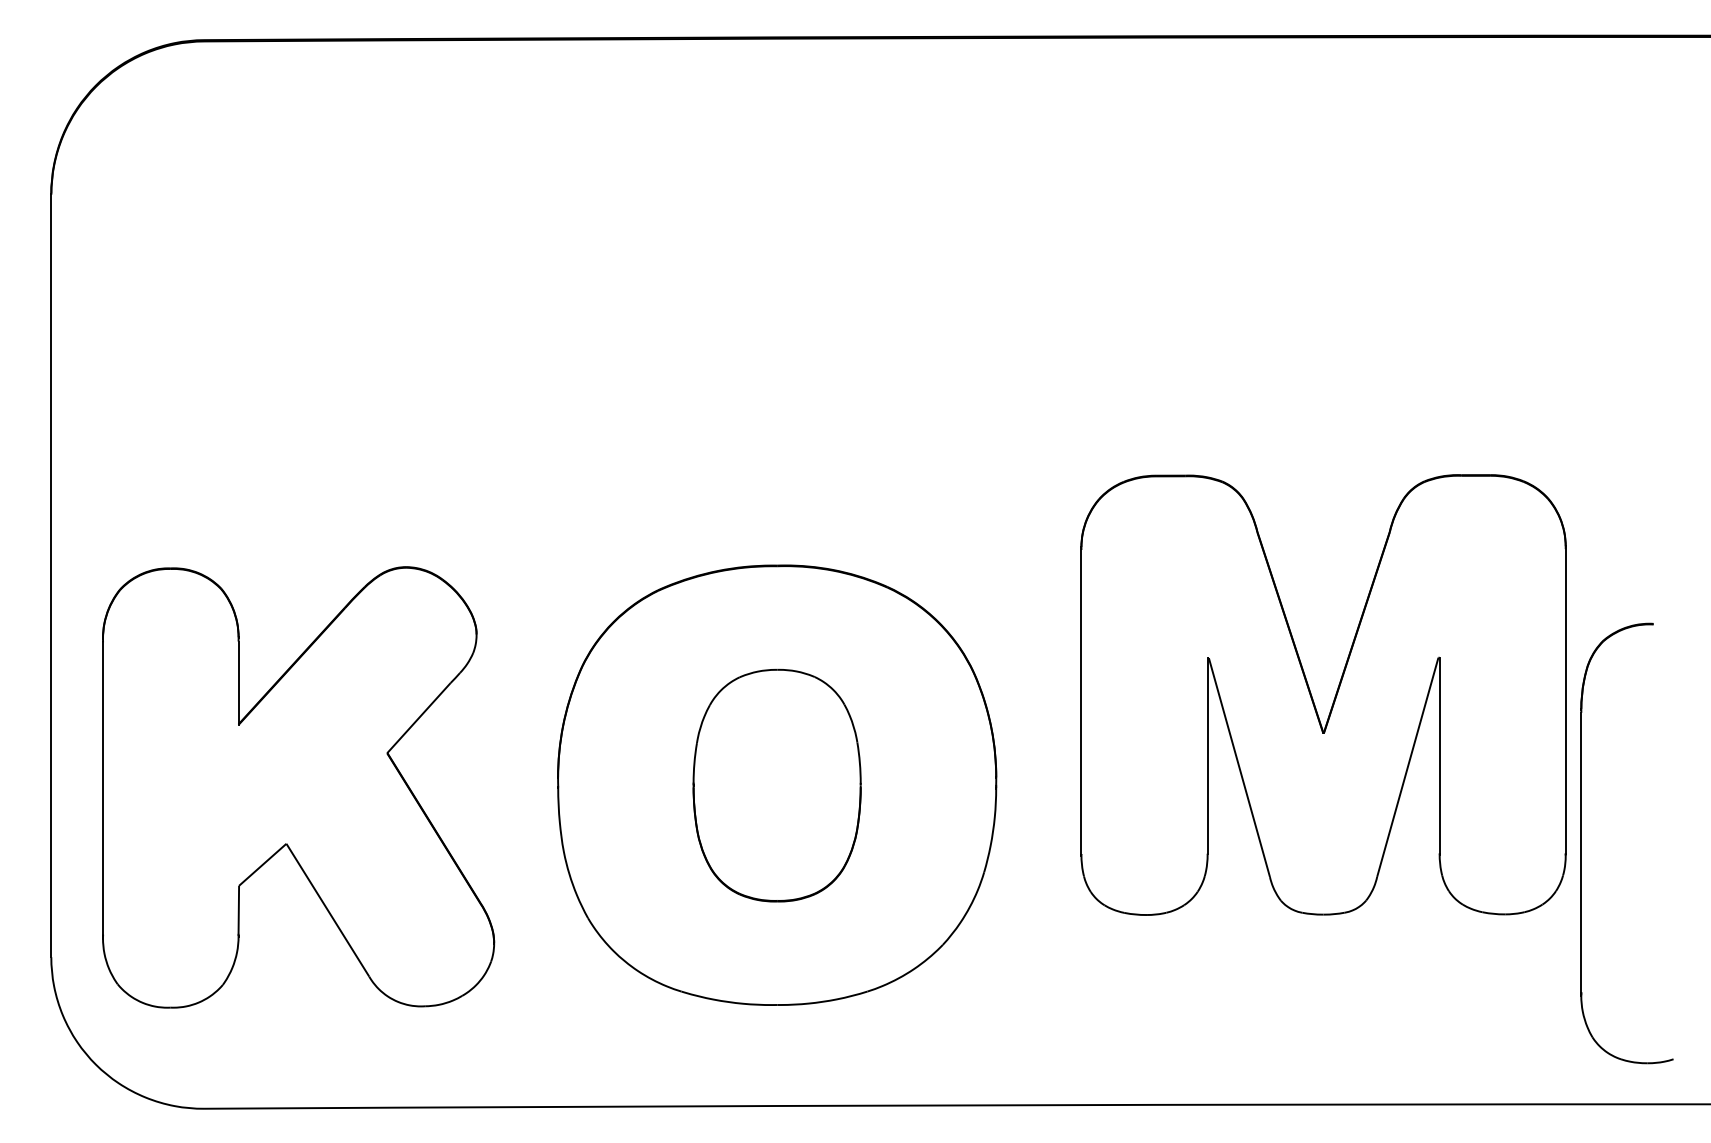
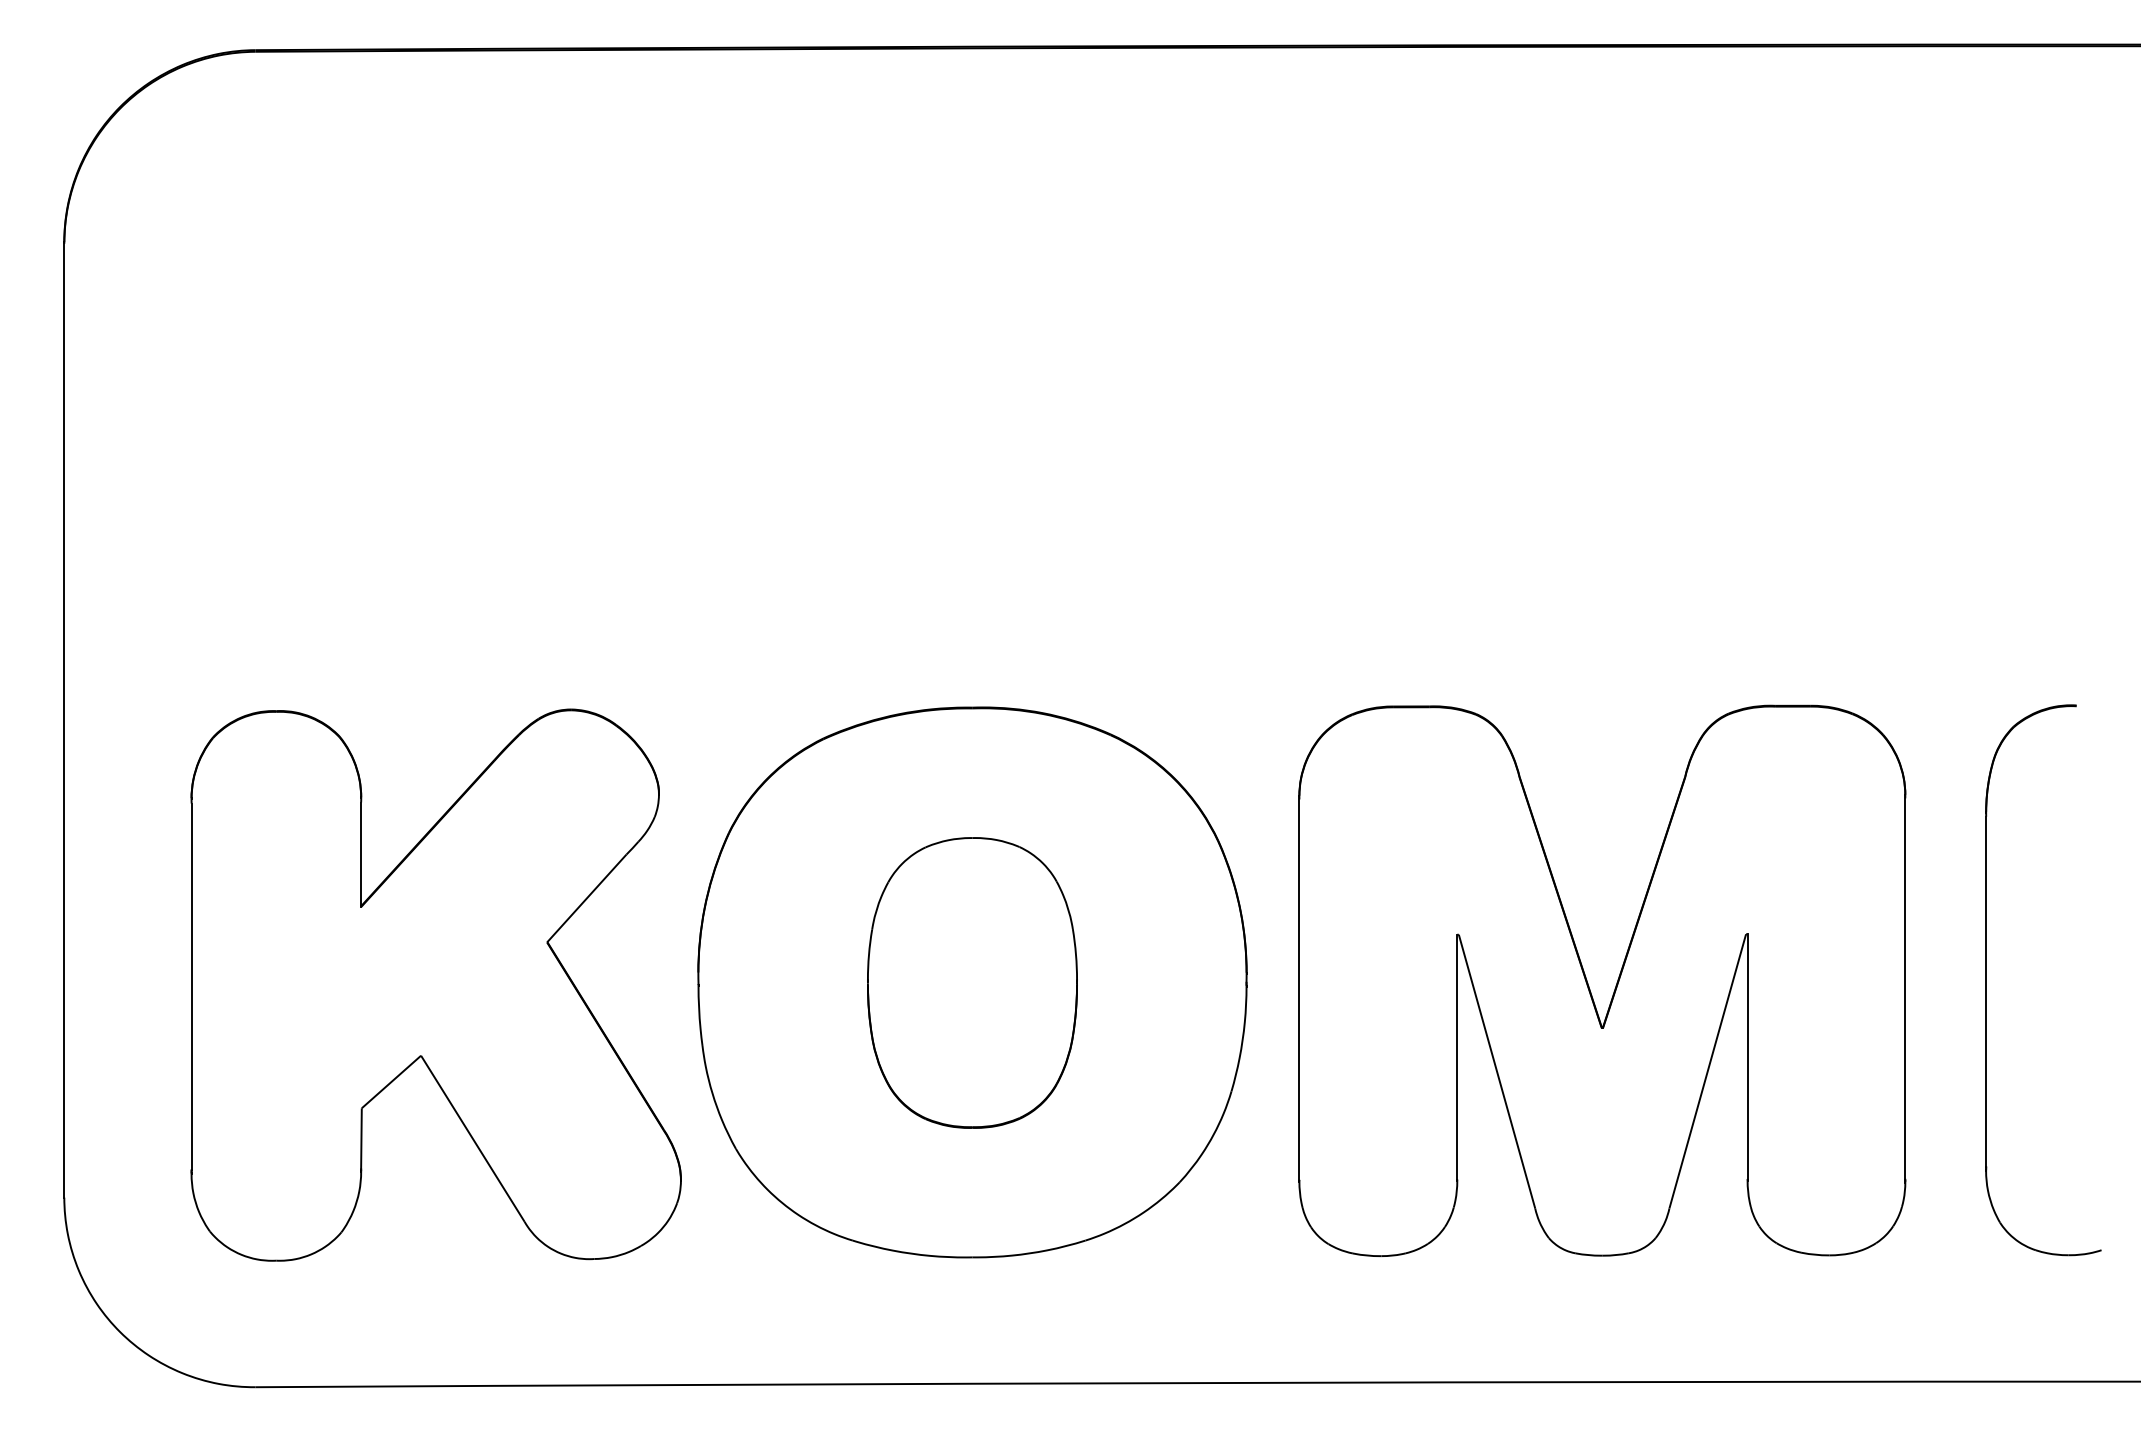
part: (1312, 696) -> (1588, 982), moved
part: (298, 787) -> (436, 985), moved
part: (1581, 843) -> (1986, 980), moved

